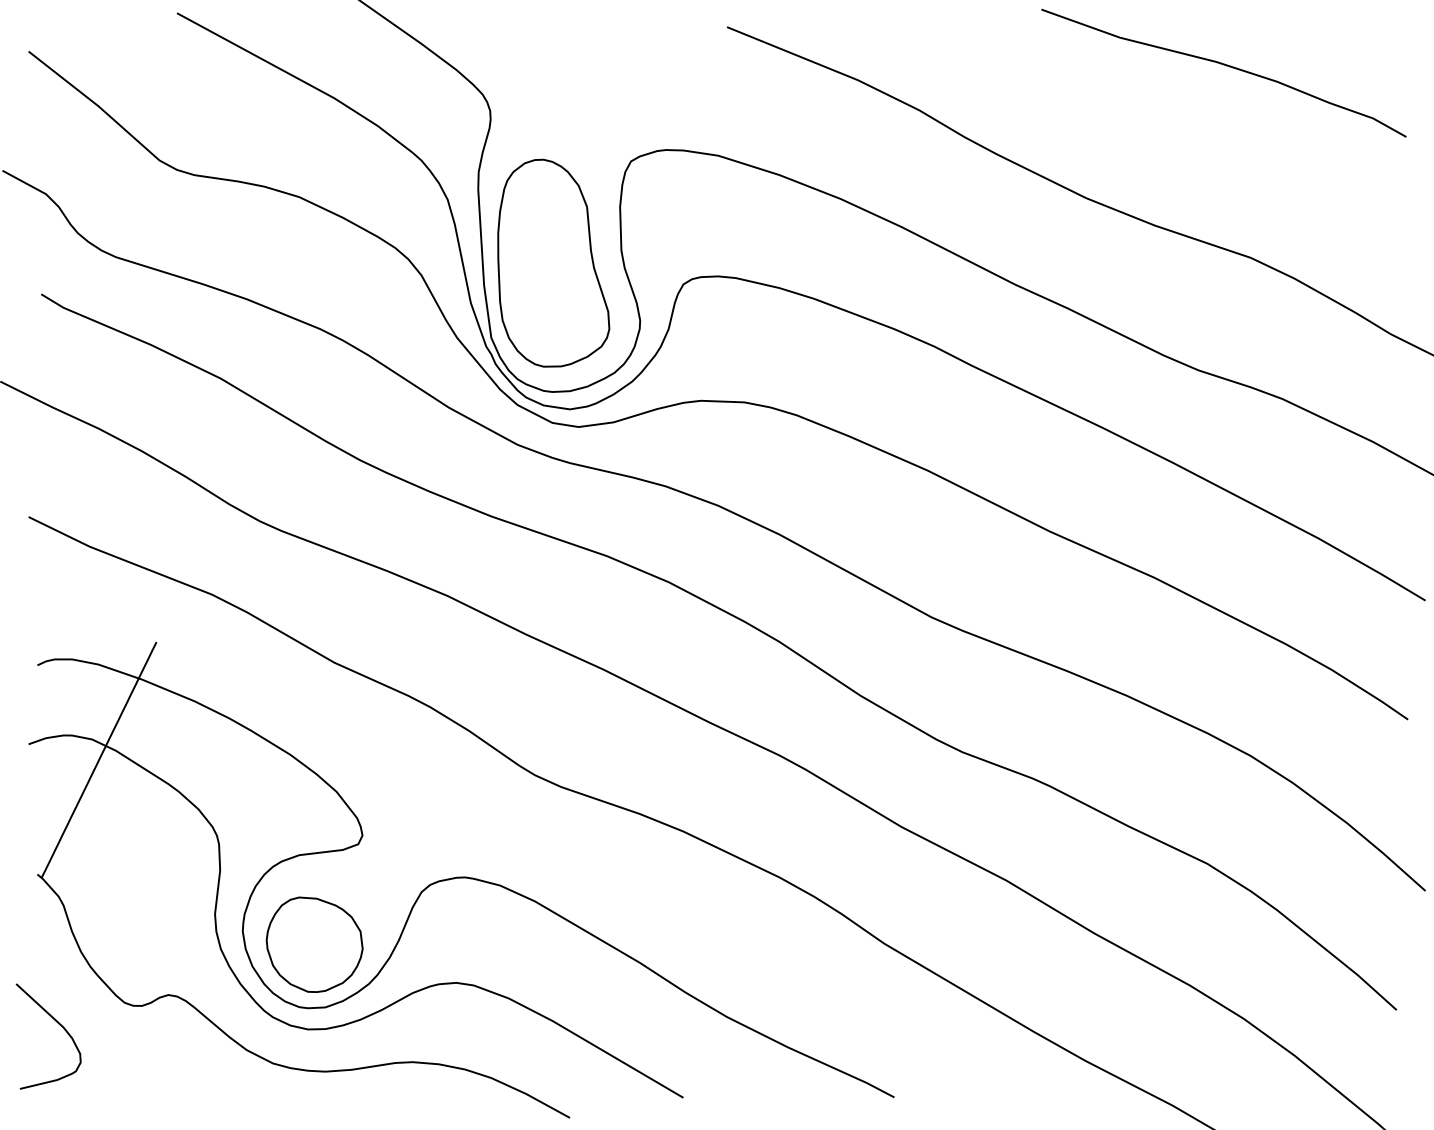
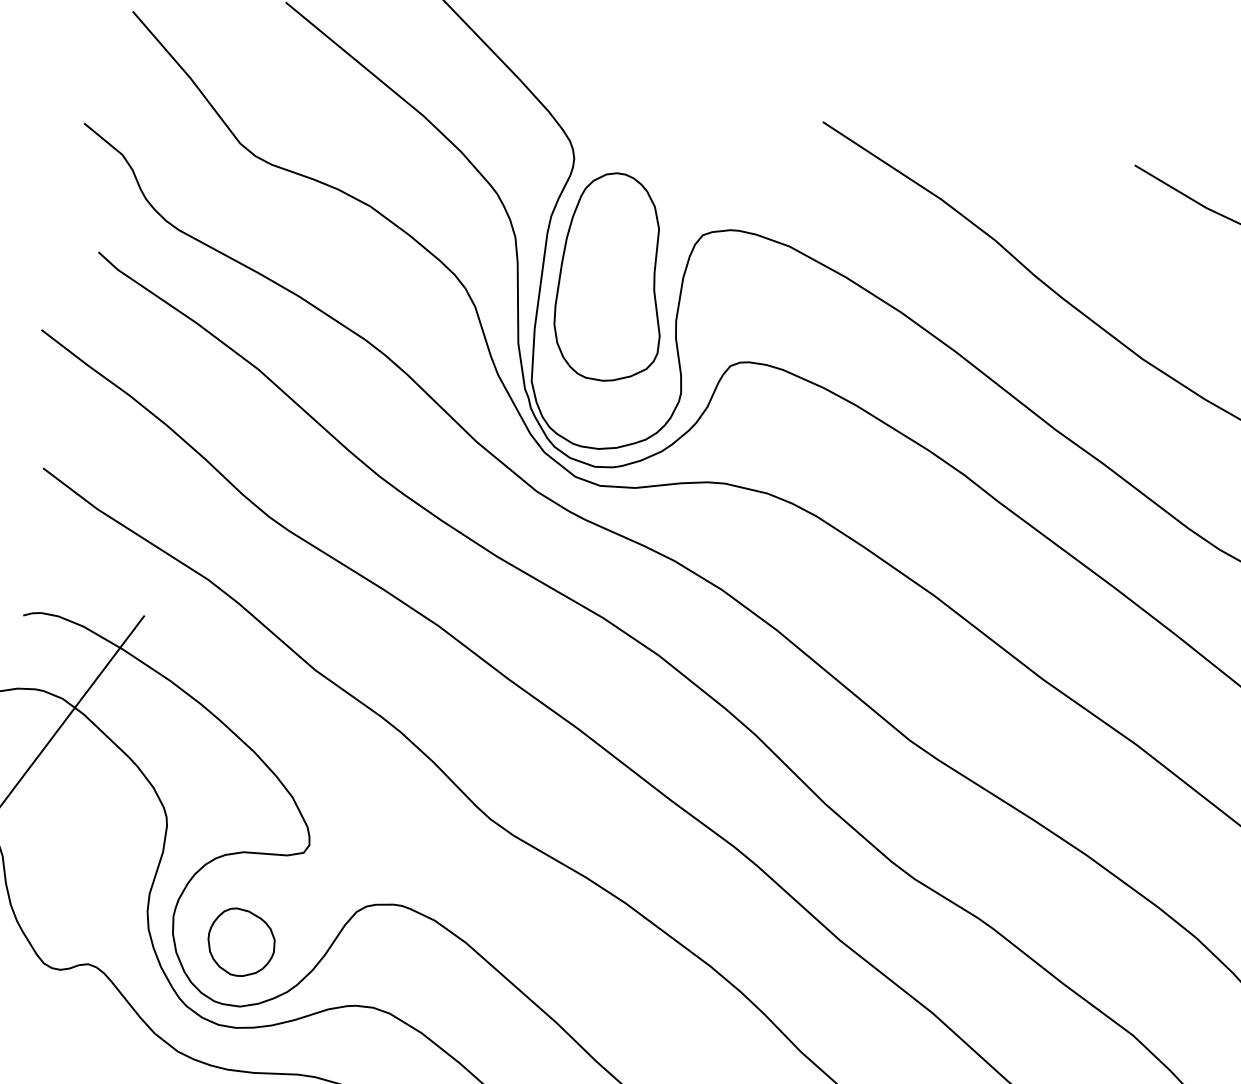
part: (553, 262) -> (615, 277), moved
part: (314, 944) -> (241, 942), size x0.7

